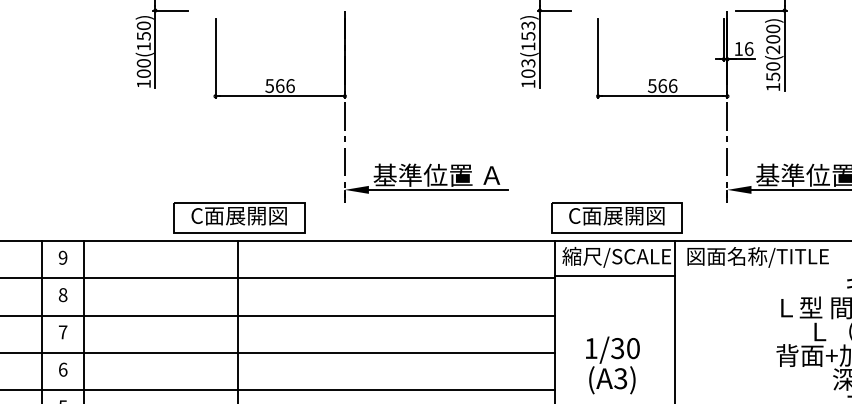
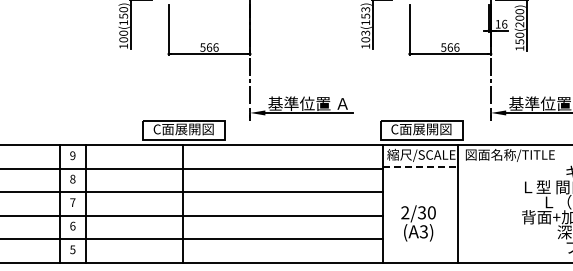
line: (615, 276) -> (420, 167), solid -> dashed
text: (591, 348) -> (405, 212), 1/30 -> 2/30

